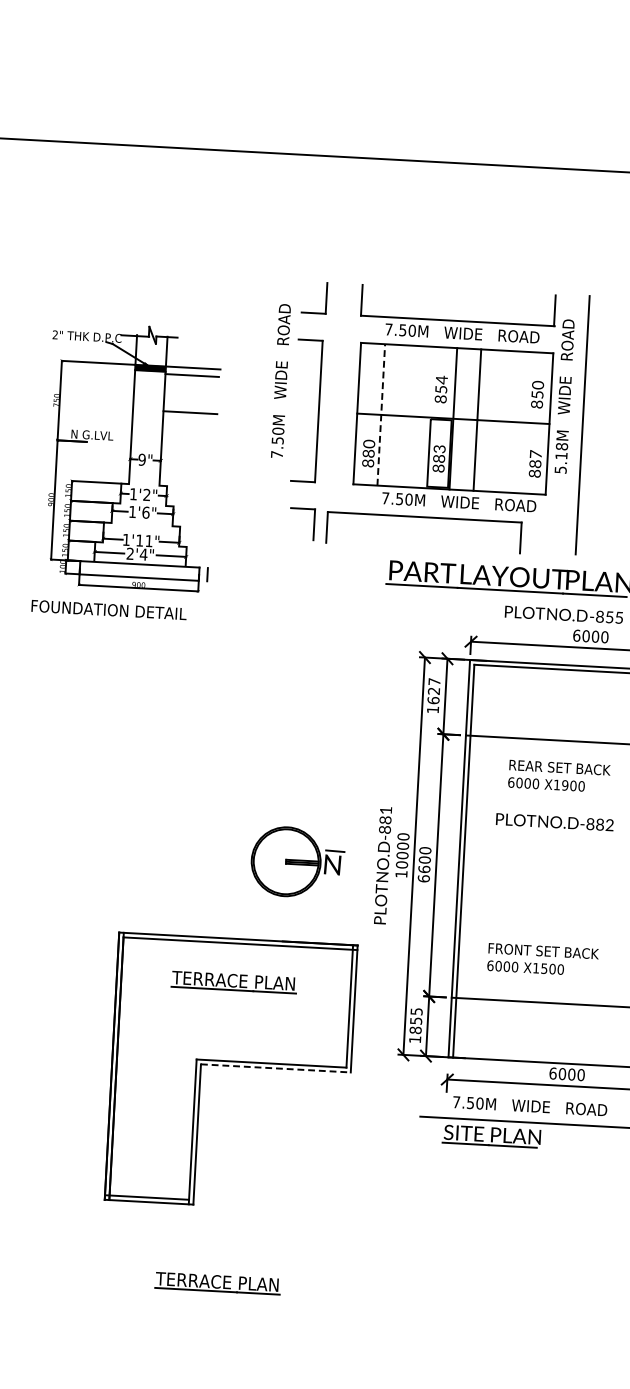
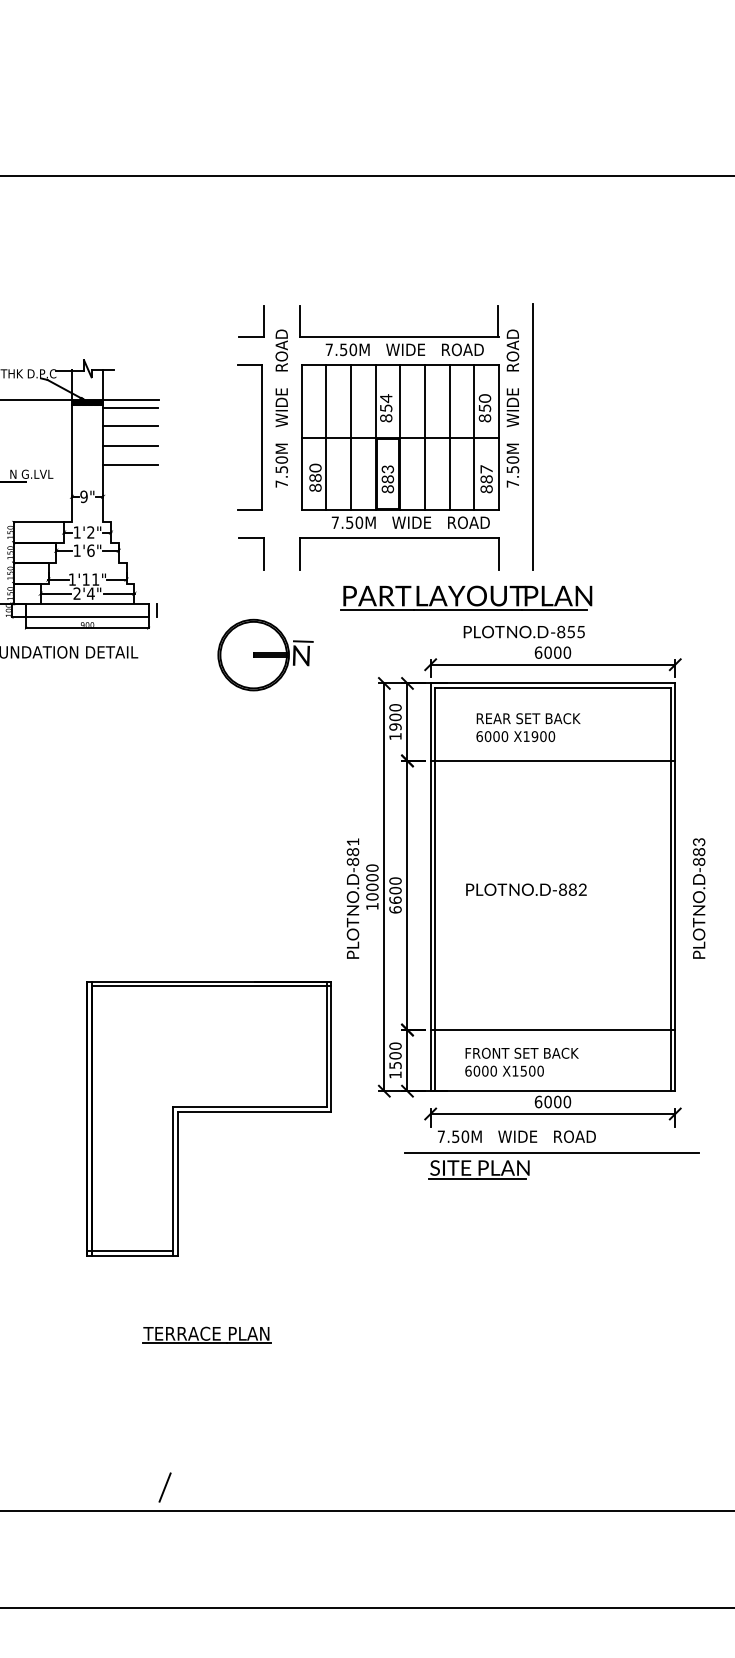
text: (280, 381) -> (281, 408), moved
line: (191, 393) -> (130, 426), added
line: (381, 414) -> (326, 437), dashed -> solid
line: (404, 416) -> (350, 437), added
line: (429, 417) -> (375, 437), added
line: (501, 421) -> (449, 437), added
line: (525, 422) -> (474, 437), added
line: (189, 431) -> (130, 465), added
text: (561, 457) -> (512, 471), 5.18M -> 7.50M
part: (424, 517) -> (399, 538), moved
text: (434, 691) -> (395, 717), 1627 -> 1900
text: (559, 776) -> (528, 727), moved
text: (554, 821) -> (526, 889), moved
part: (297, 861) -> (265, 654), moved
text: (542, 959) -> (521, 1061), moved
part: (233, 981) -> (206, 1025), removed
text: (416, 1020) -> (395, 1055), 1855 -> 1500
line: (275, 1068) -> (254, 1112), dashed -> solid

